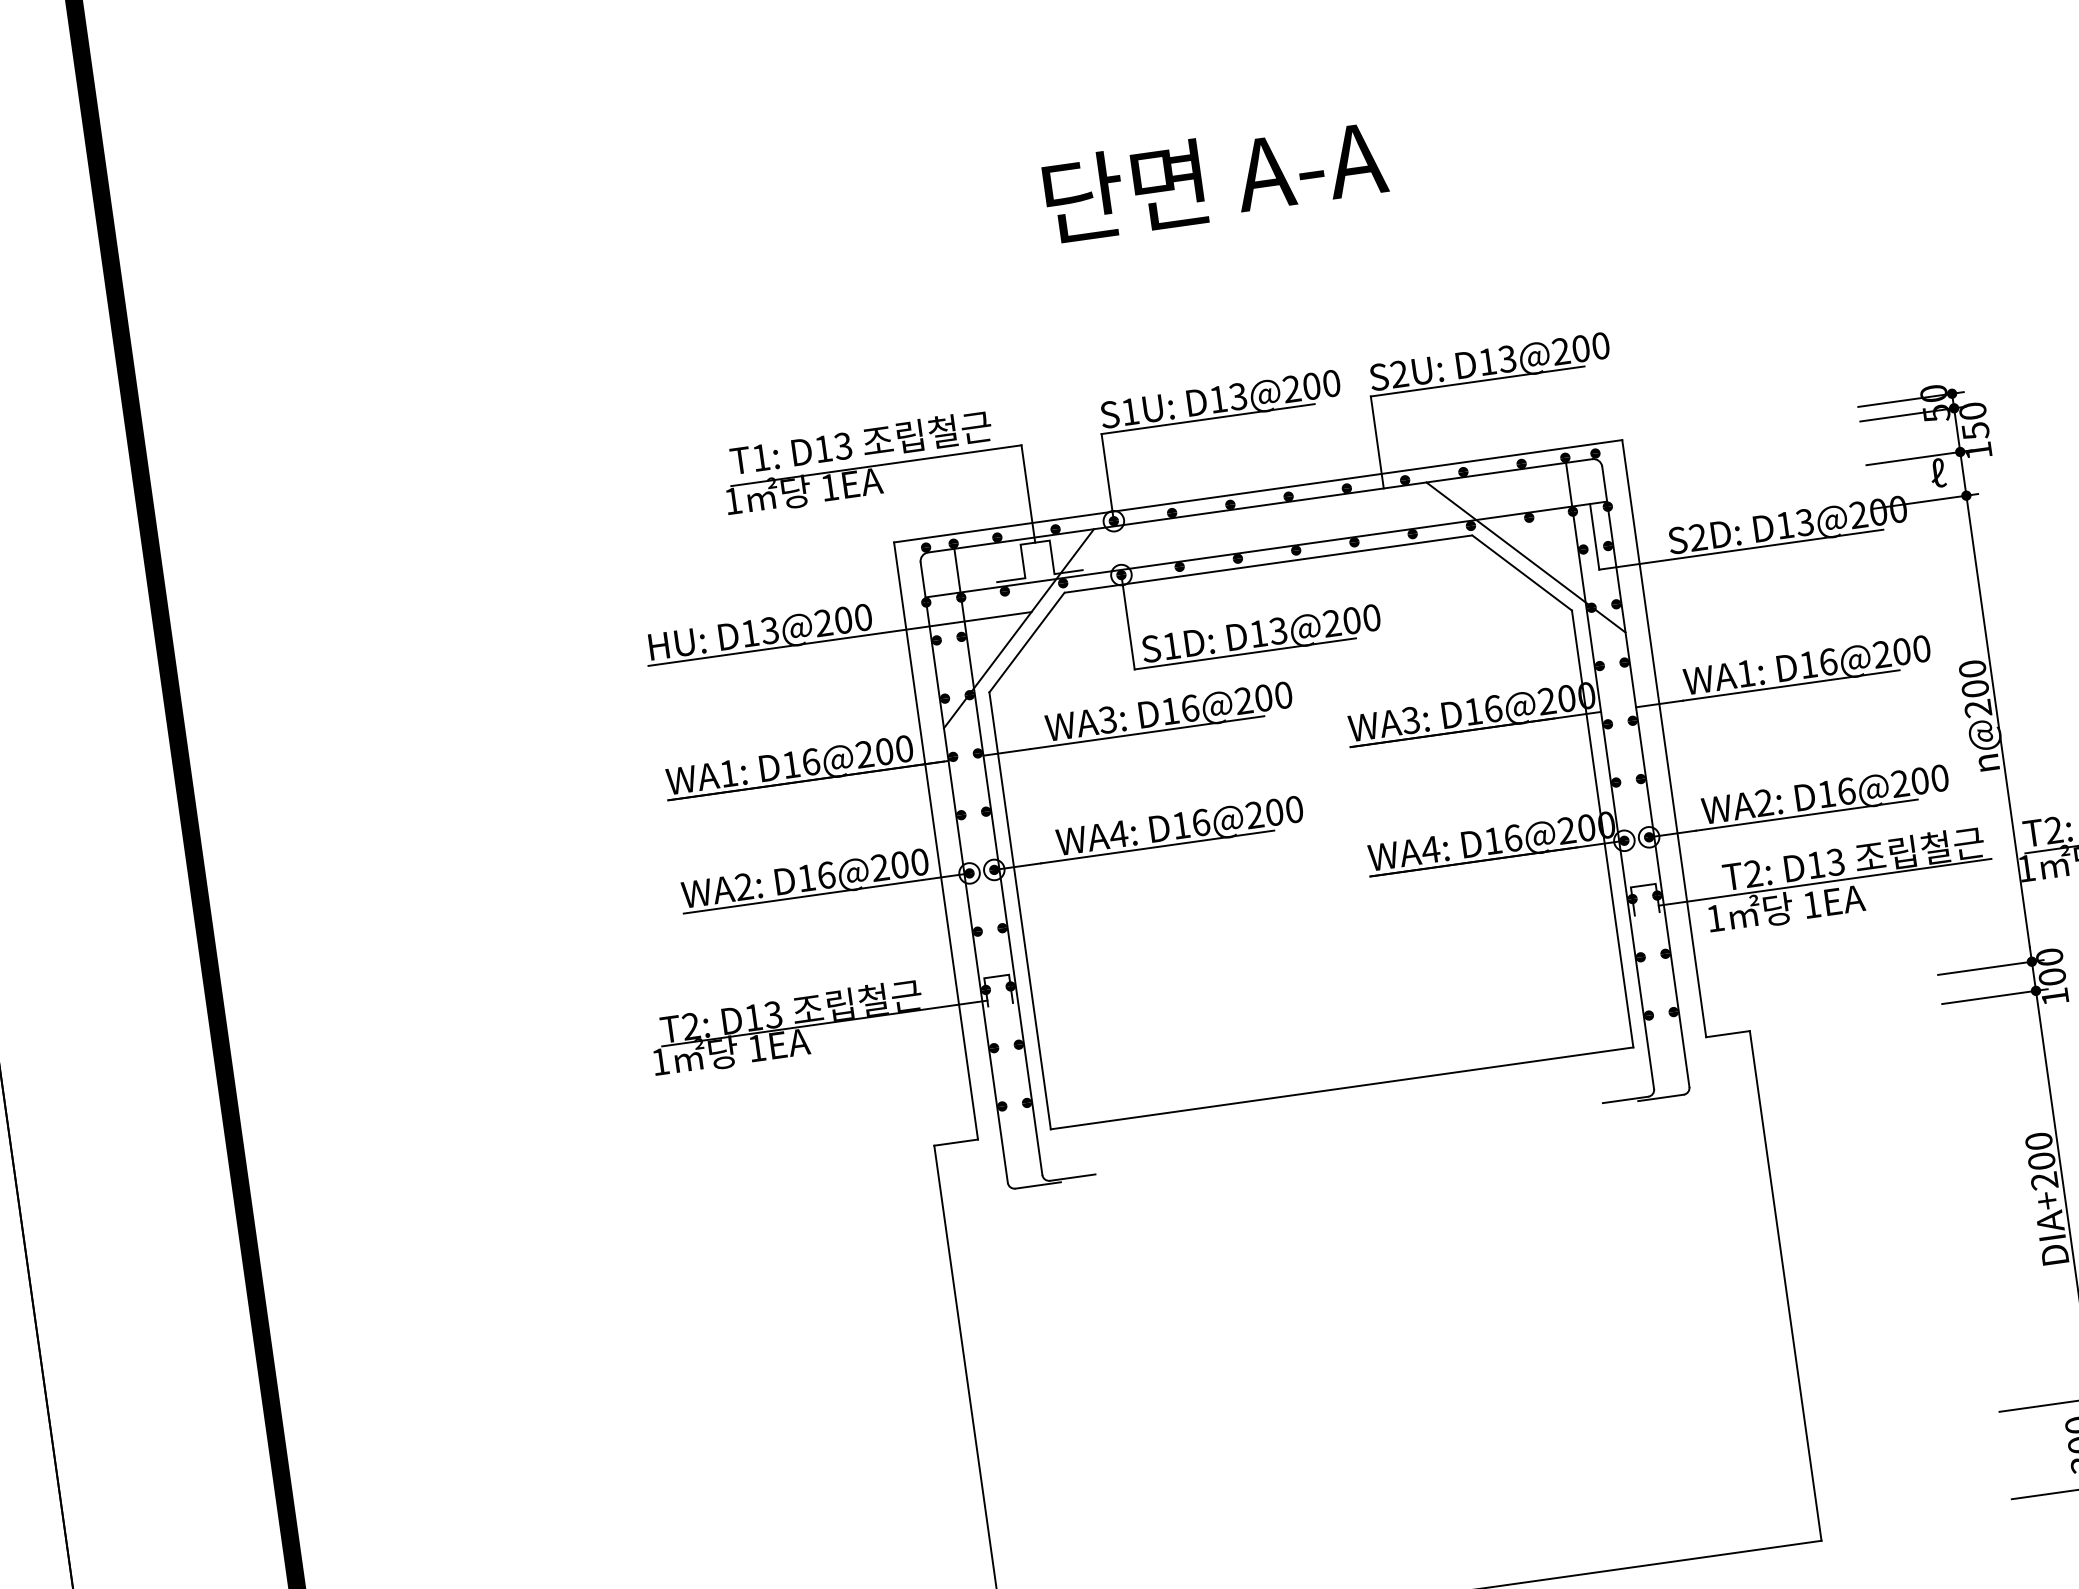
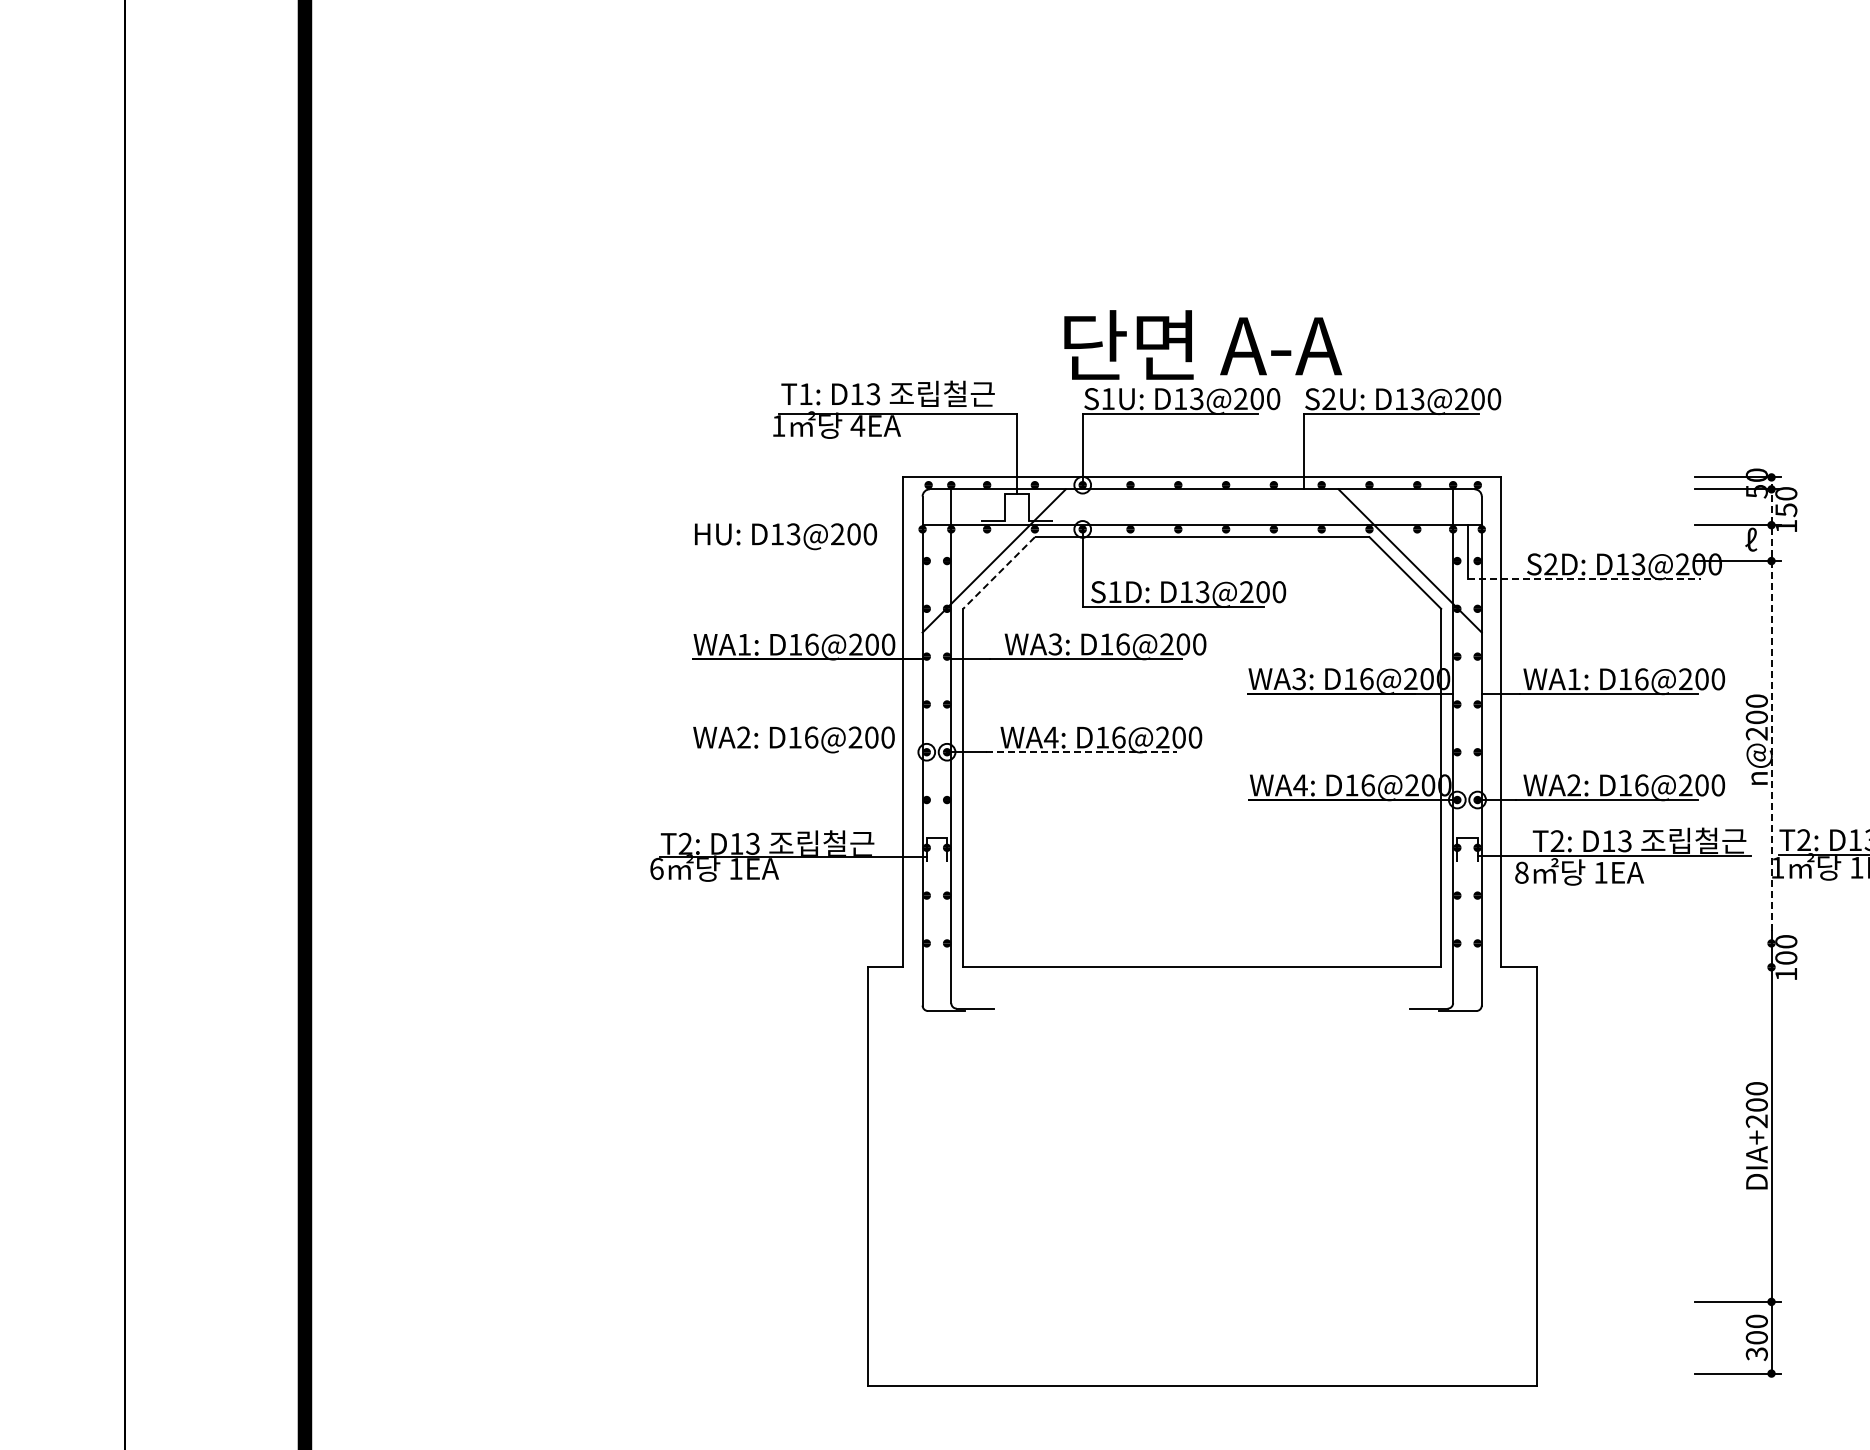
text: (1215, 177) -> (1203, 344), moved
text: (829, 487) -> (857, 425), 1EA -> 4EA
line: (1741, 550) -> (1584, 579), solid -> dashed
line: (839, 638) -> (848, 548), removed
line: (1027, 643) -> (999, 573), solid -> dashed
line: (1990, 669) -> (1771, 703), solid -> dashed
line: (1158, 847) -> (1081, 752), solid -> dashed
line: (826, 893) -> (809, 752), removed
text: (1715, 918) -> (1521, 872), 1 -> 8
line: (1990, 967) -> (1737, 943), removed
line: (1994, 996) -> (1737, 967), removed
text: (660, 1061) -> (656, 868), 1 -> 6

